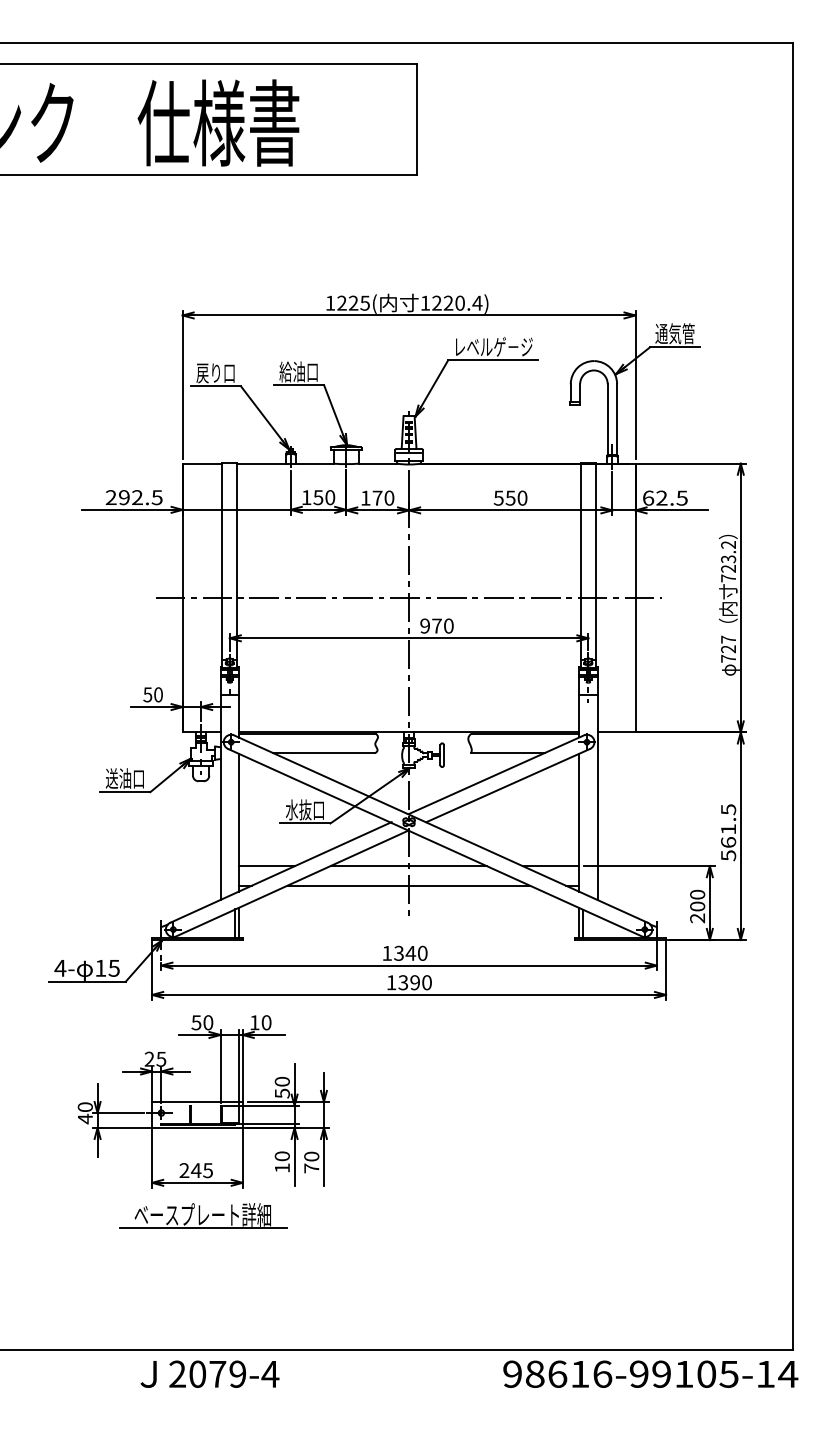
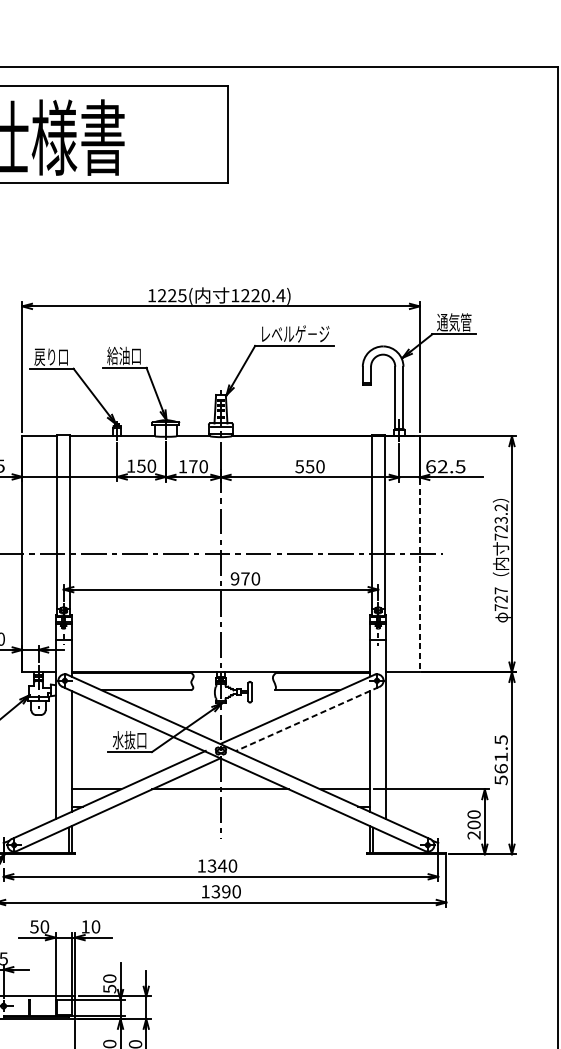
line: (635, 622) -> (419, 575), solid -> dashed
line: (507, 785) -> (307, 718), solid -> dashed
line: (408, 885) -> (220, 806), removed

